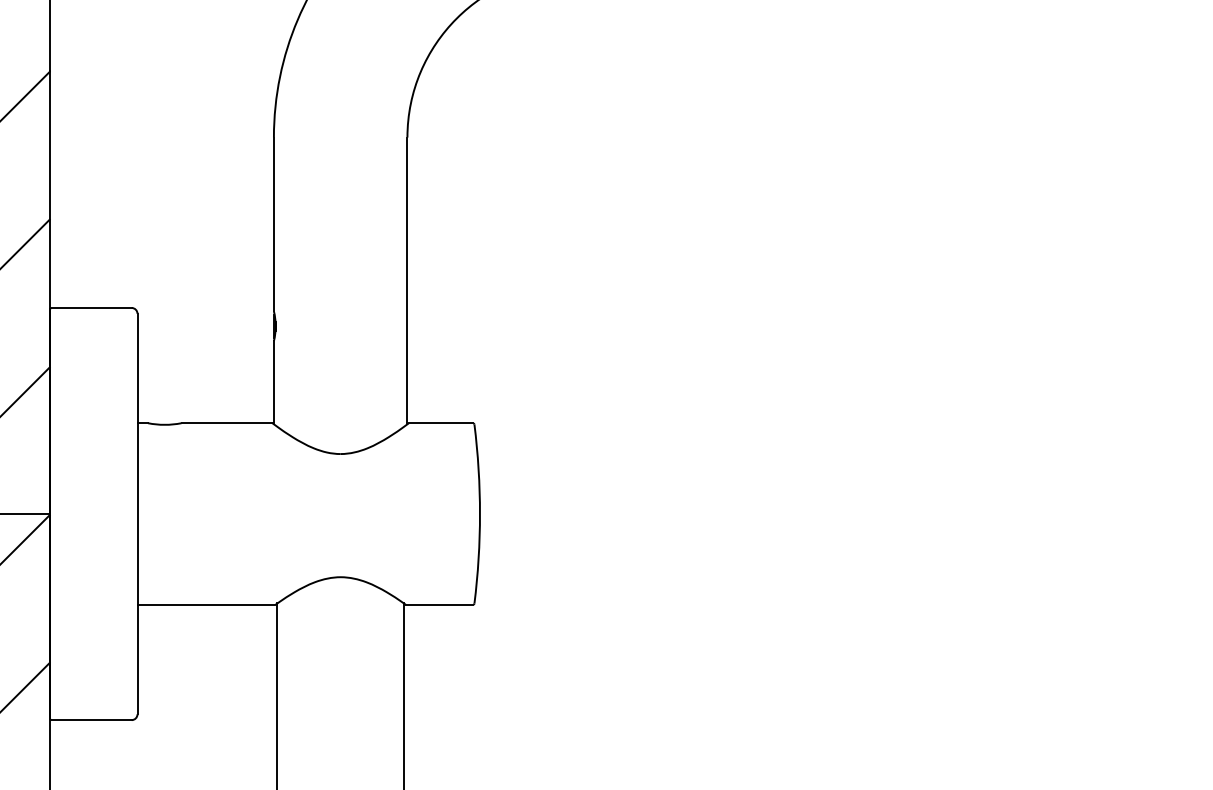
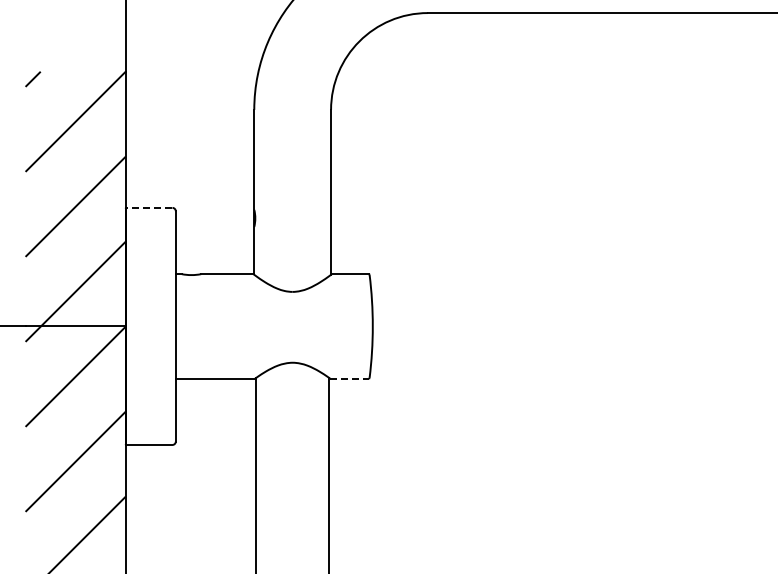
line: (90, 307) -> (148, 207), solid -> dashed
line: (439, 604) -> (349, 378), solid -> dashed

